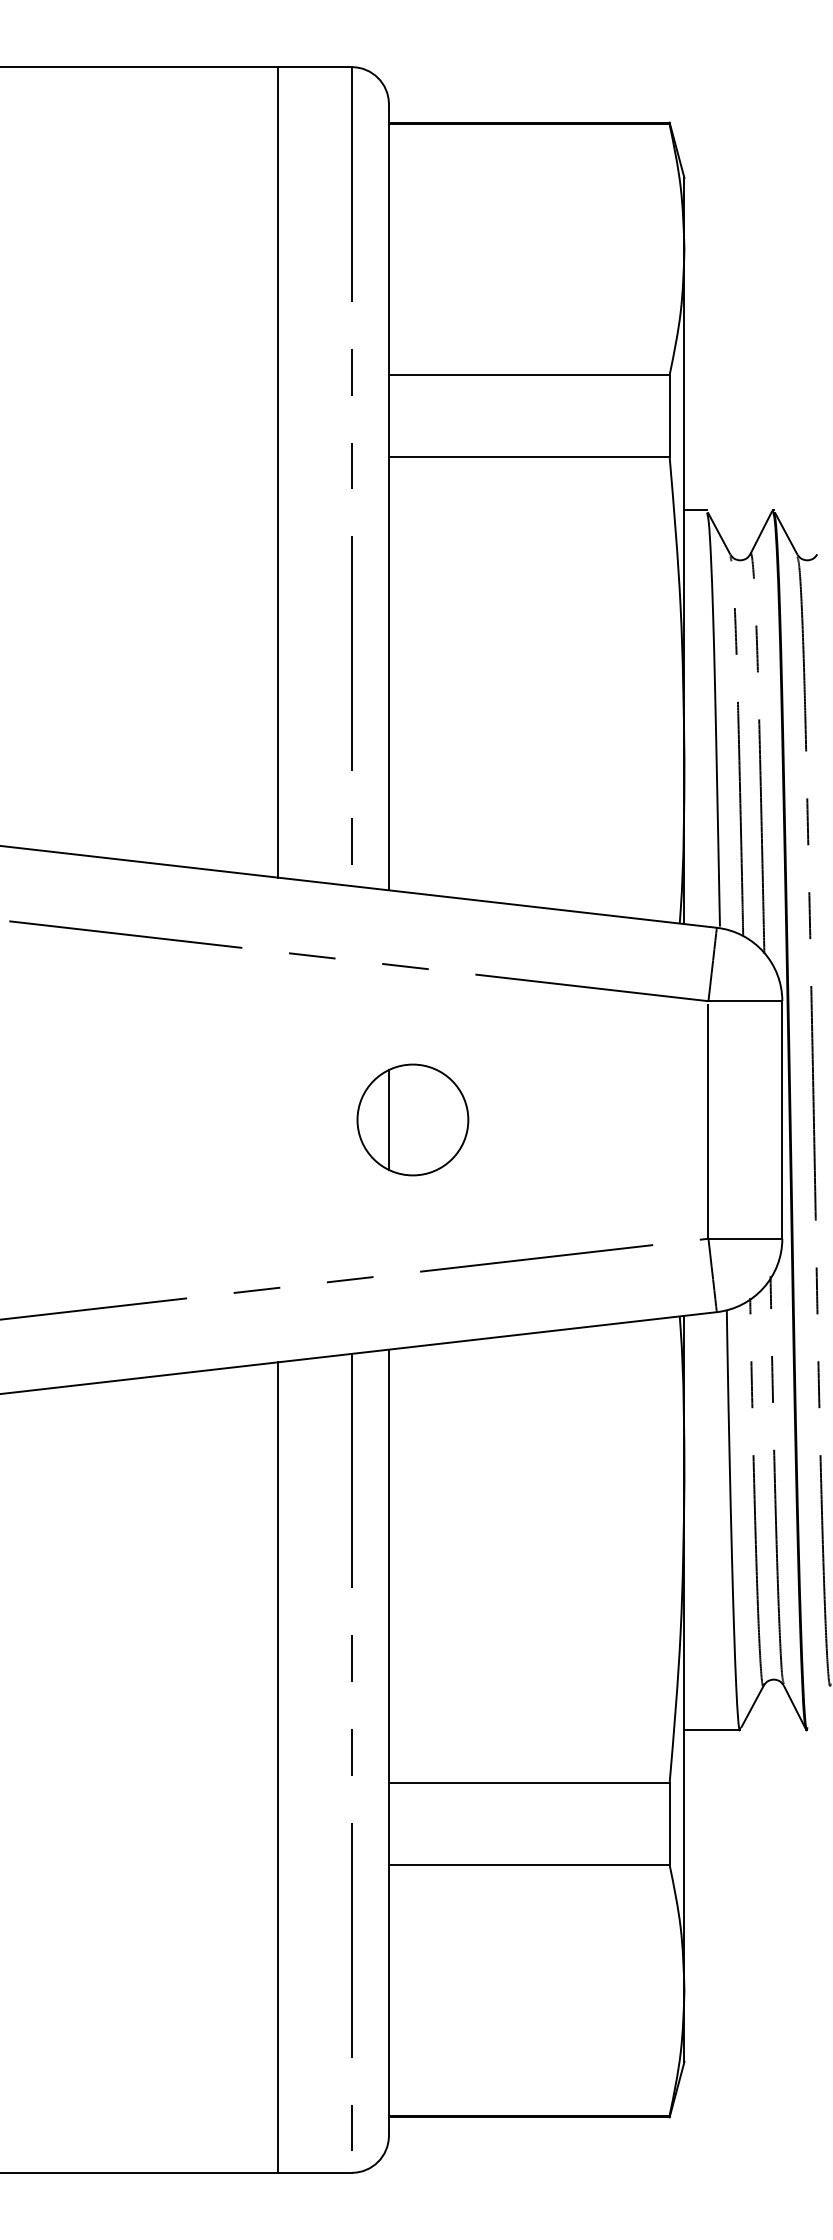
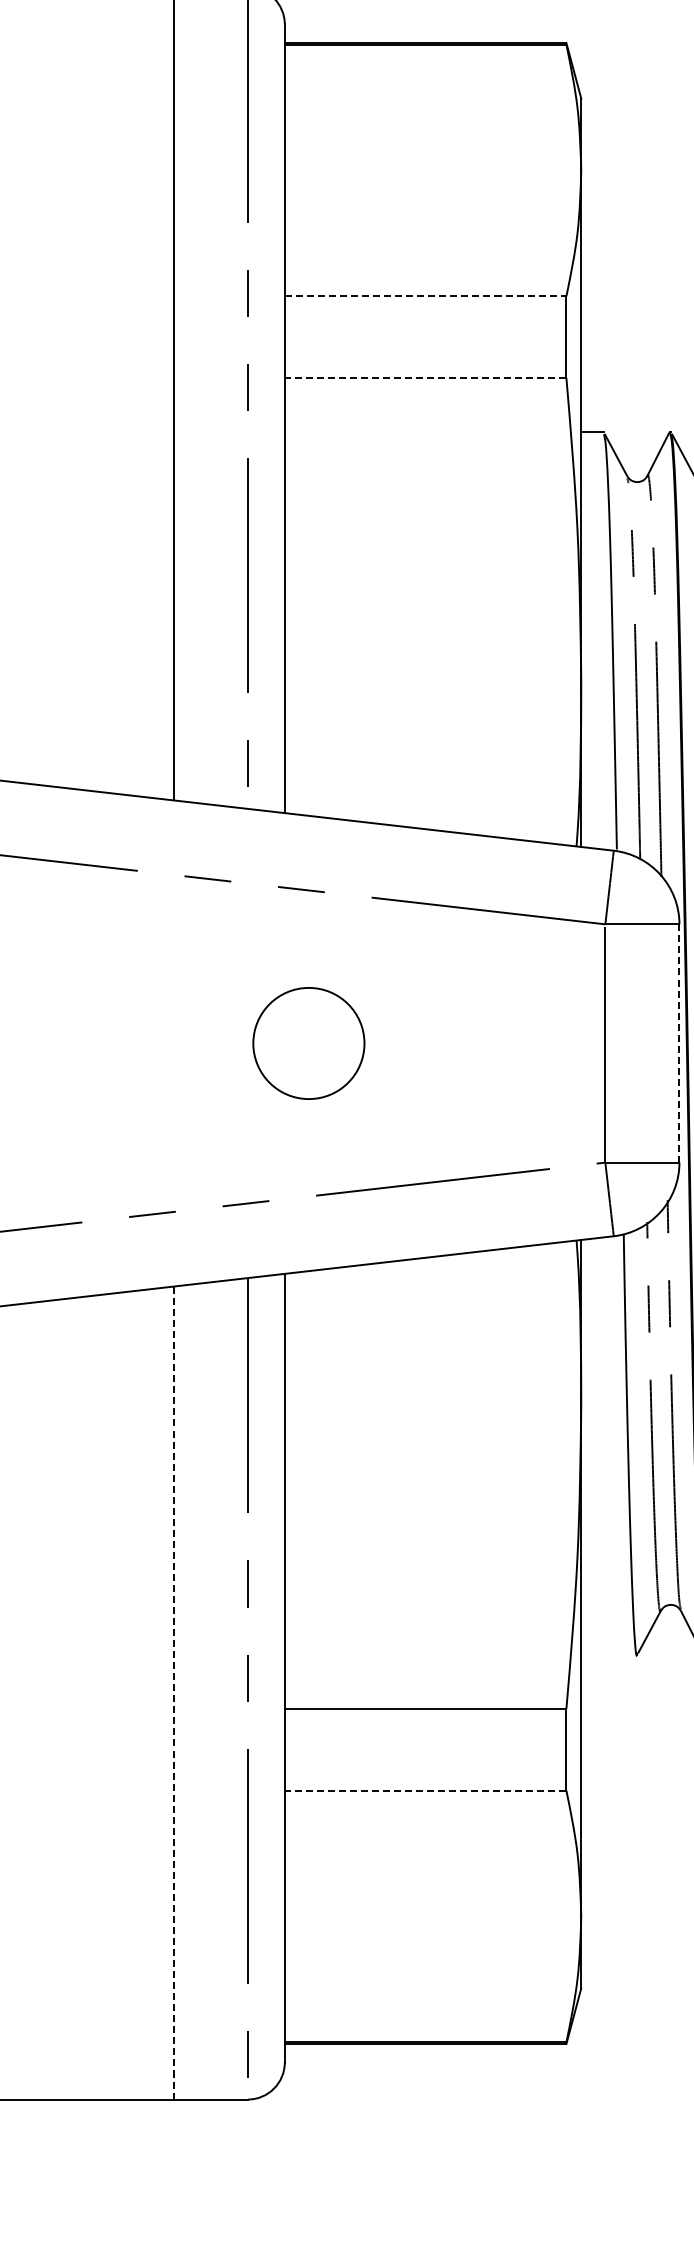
line: (529, 375) -> (425, 296), solid -> dashed
line: (528, 456) -> (424, 377), solid -> dashed
line: (388, 1119) -> (284, 1043), removed
line: (782, 1119) -> (679, 1043), solid -> dashed
line: (712, 1729) -> (609, 1654), removed
line: (278, 1767) -> (174, 1693), solid -> dashed
line: (528, 1864) -> (424, 1790), solid -> dashed

